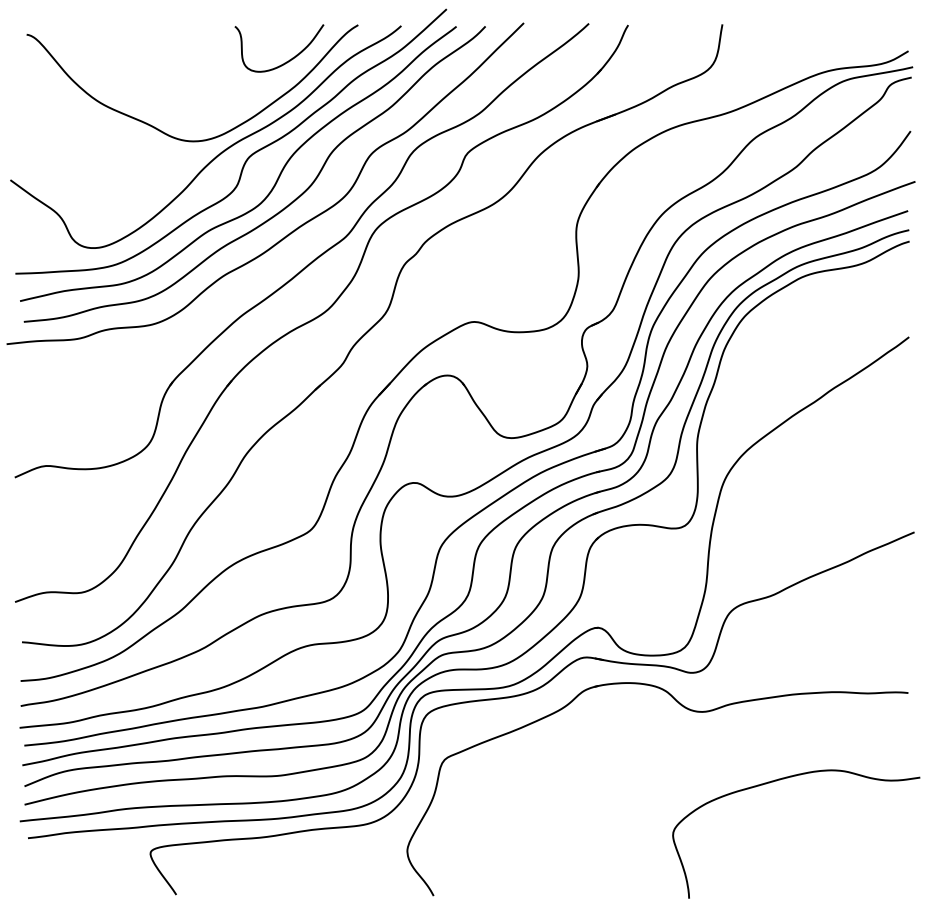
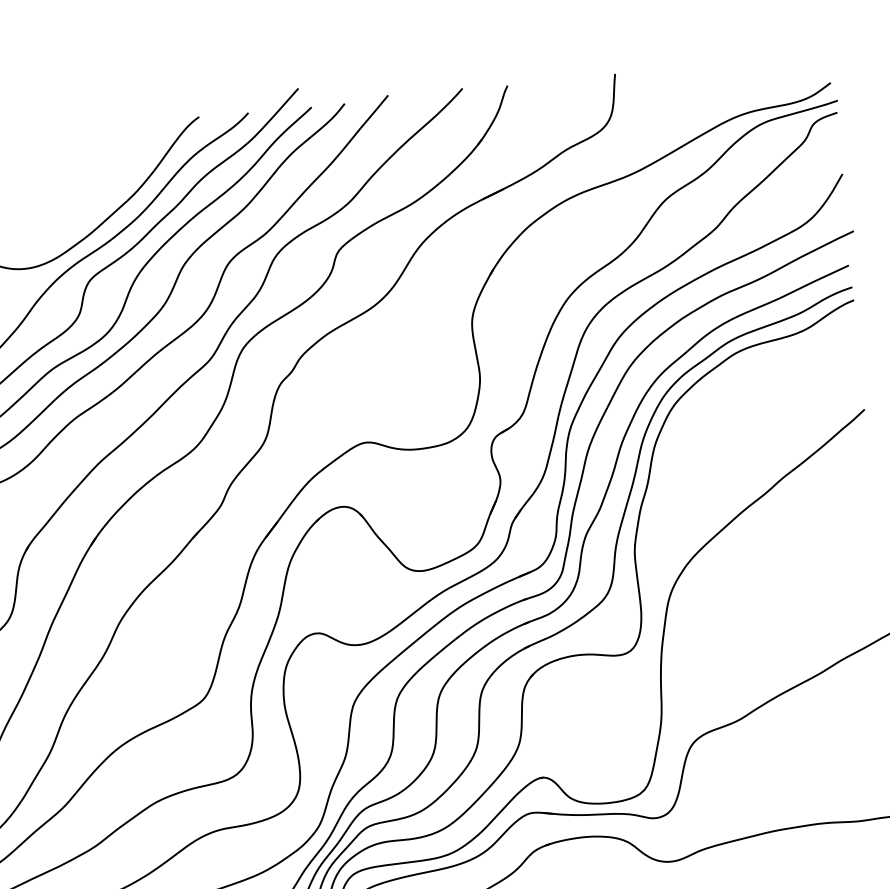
curve: (286, 61) -> (121, 166), removed

